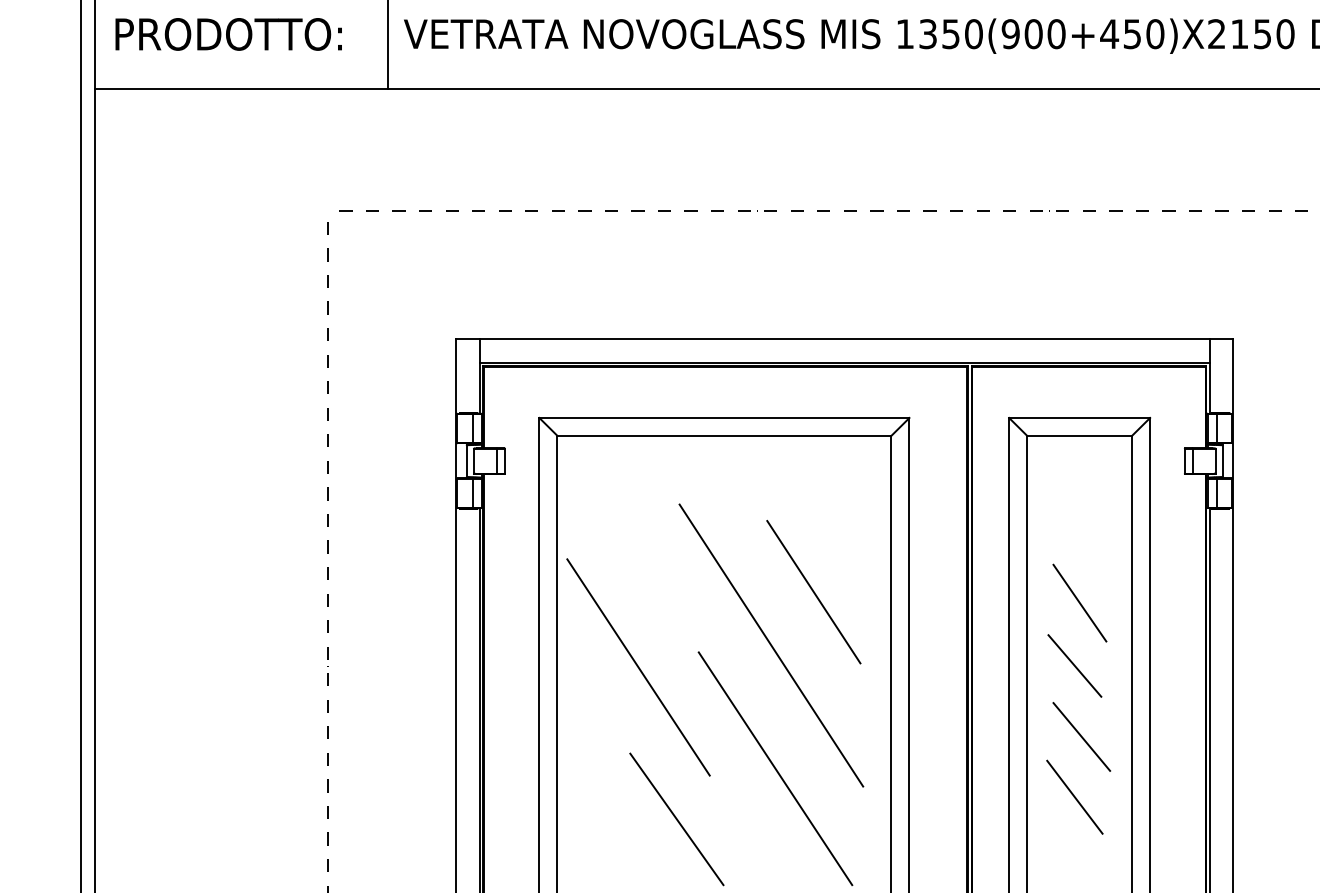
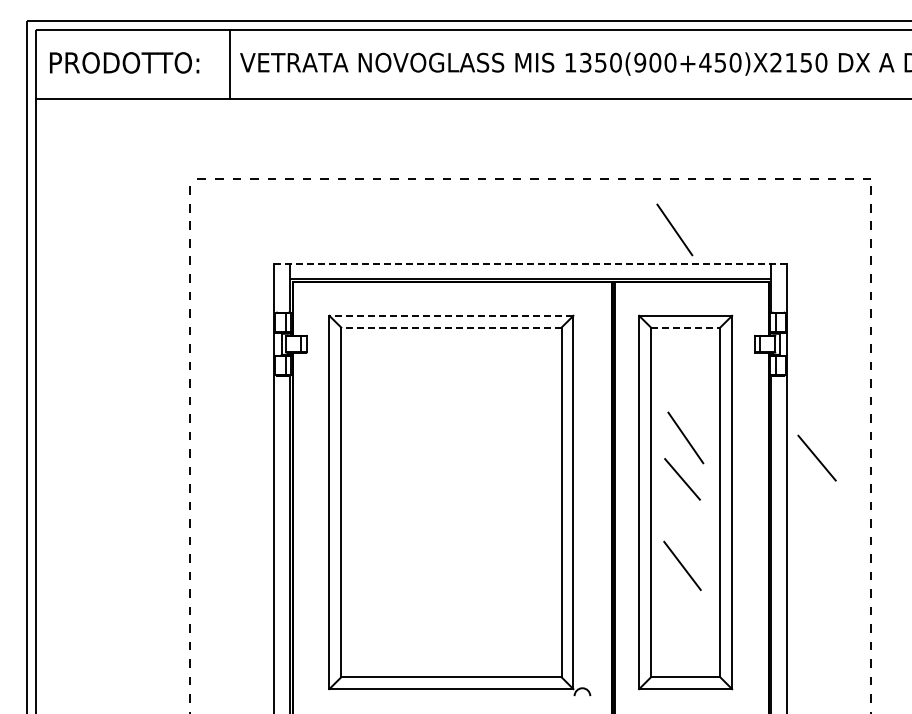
line: (1062, 287) -> (674, 229), added
line: (844, 338) -> (530, 263), solid -> dashed
line: (723, 417) -> (450, 315), solid -> dashed
line: (723, 435) -> (450, 327), solid -> dashed
line: (1079, 435) -> (685, 327), solid -> dashed
line: (814, 591) -> (510, 430), removed
line: (770, 644) -> (481, 465), removed
line: (638, 667) -> (394, 480), removed
line: (1080, 735) -> (816, 457), moved
line: (774, 767) -> (484, 546), removed
line: (676, 819) -> (419, 580), removed

